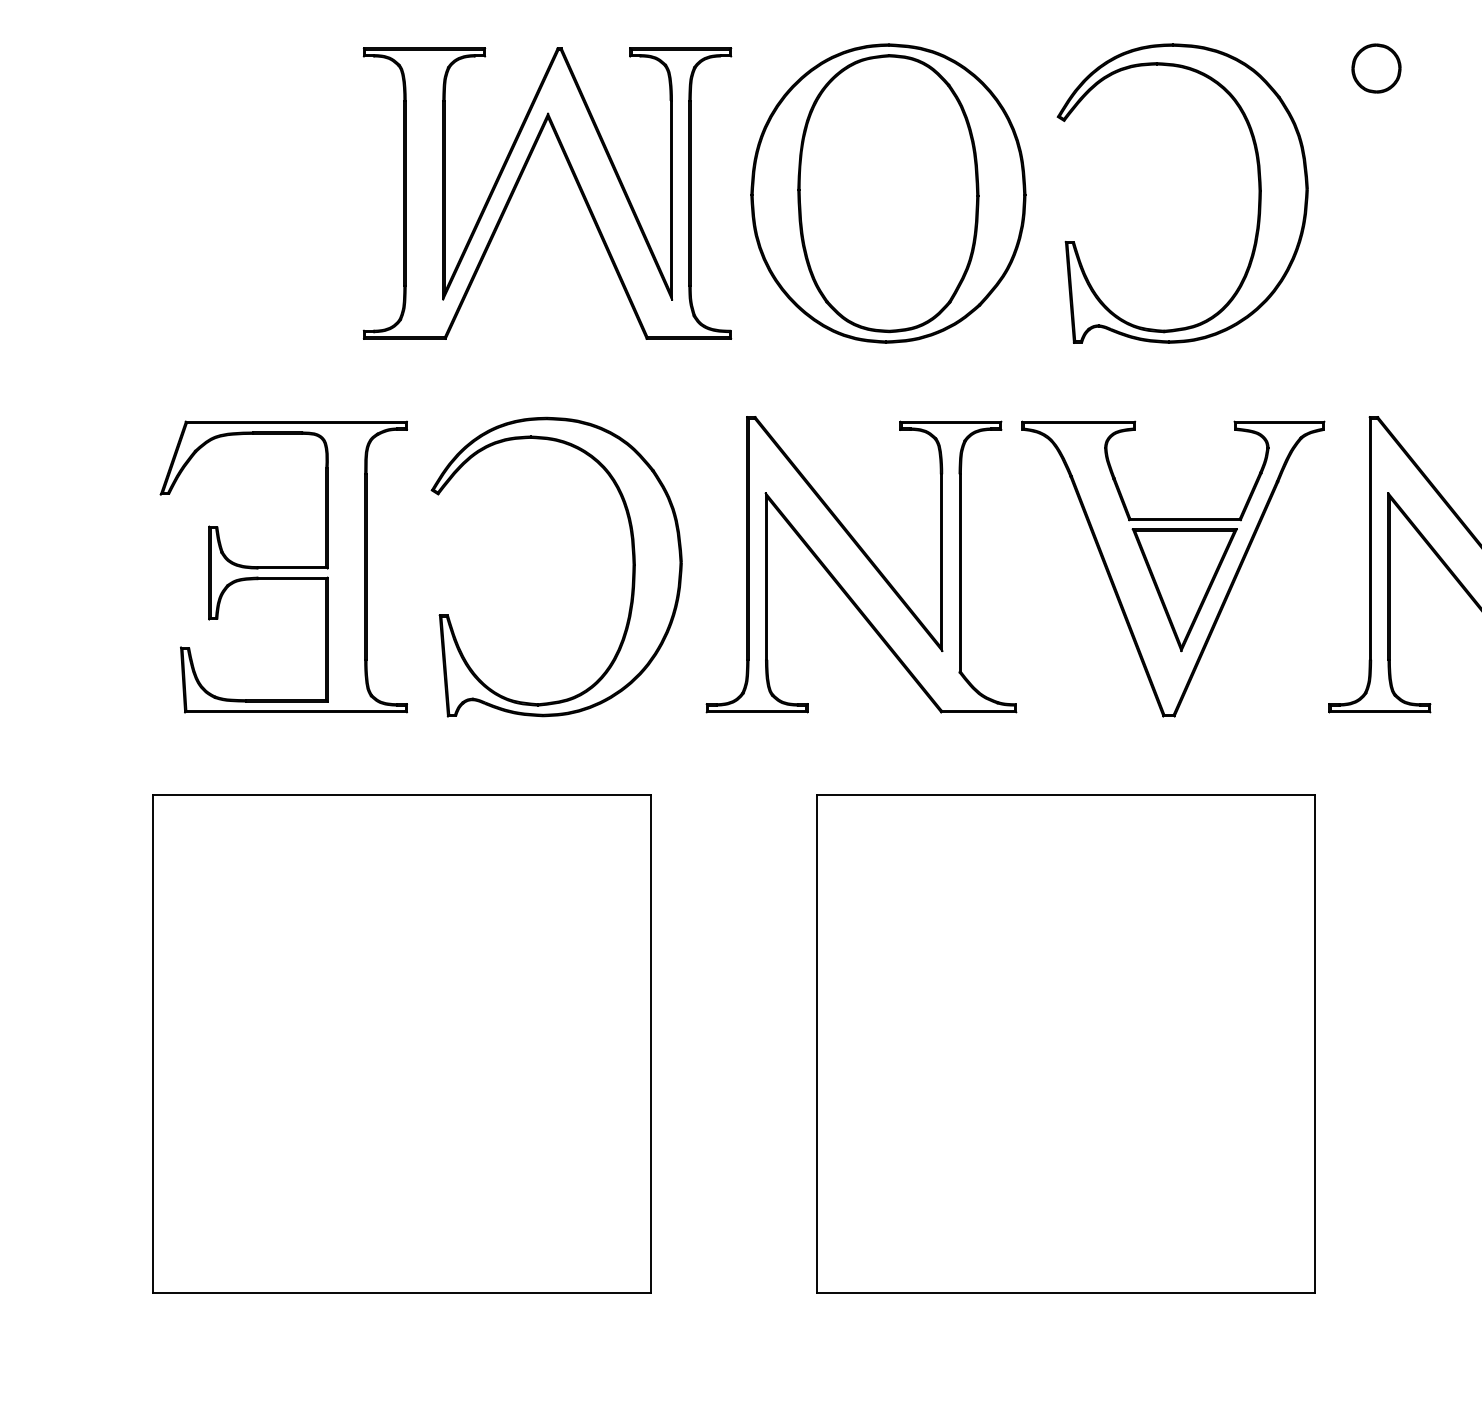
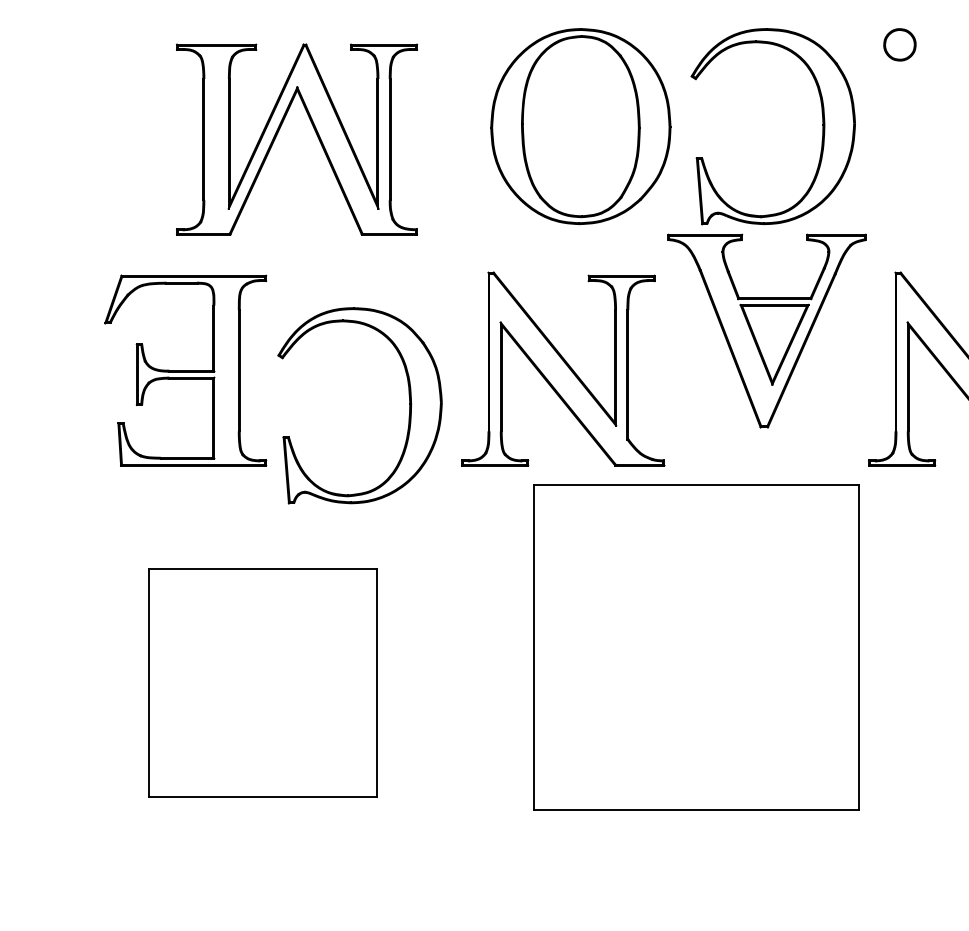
part: (574, 181) -> (314, 131), moved
part: (632, 566) -> (409, 405), moved
part: (1172, 568) -> (766, 330), moved
part: (401, 1043) -> (262, 682), size x0.7
part: (1065, 1043) -> (696, 647), moved

